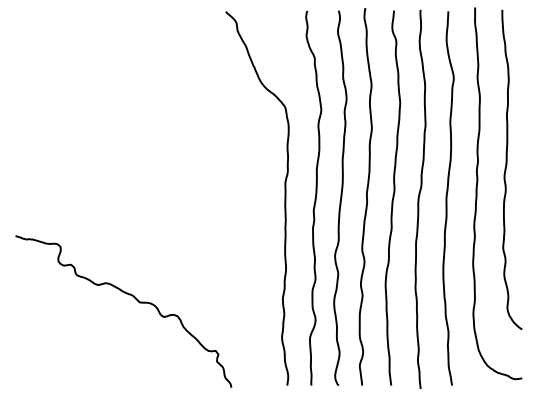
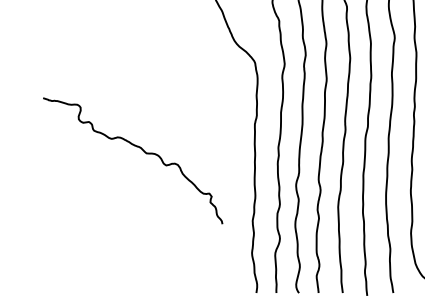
curve: (135, 299) -> (142, 150), moved

